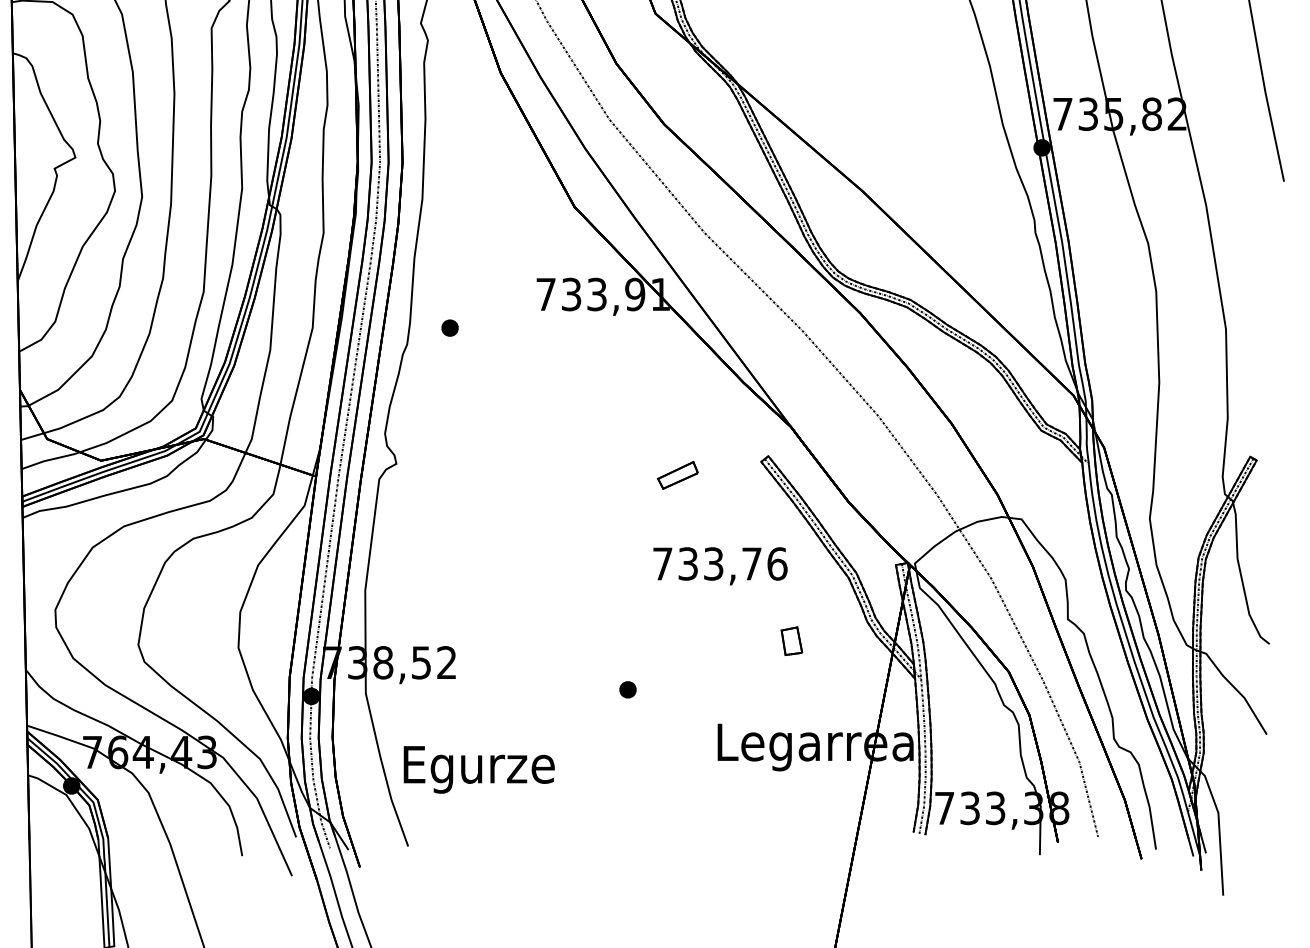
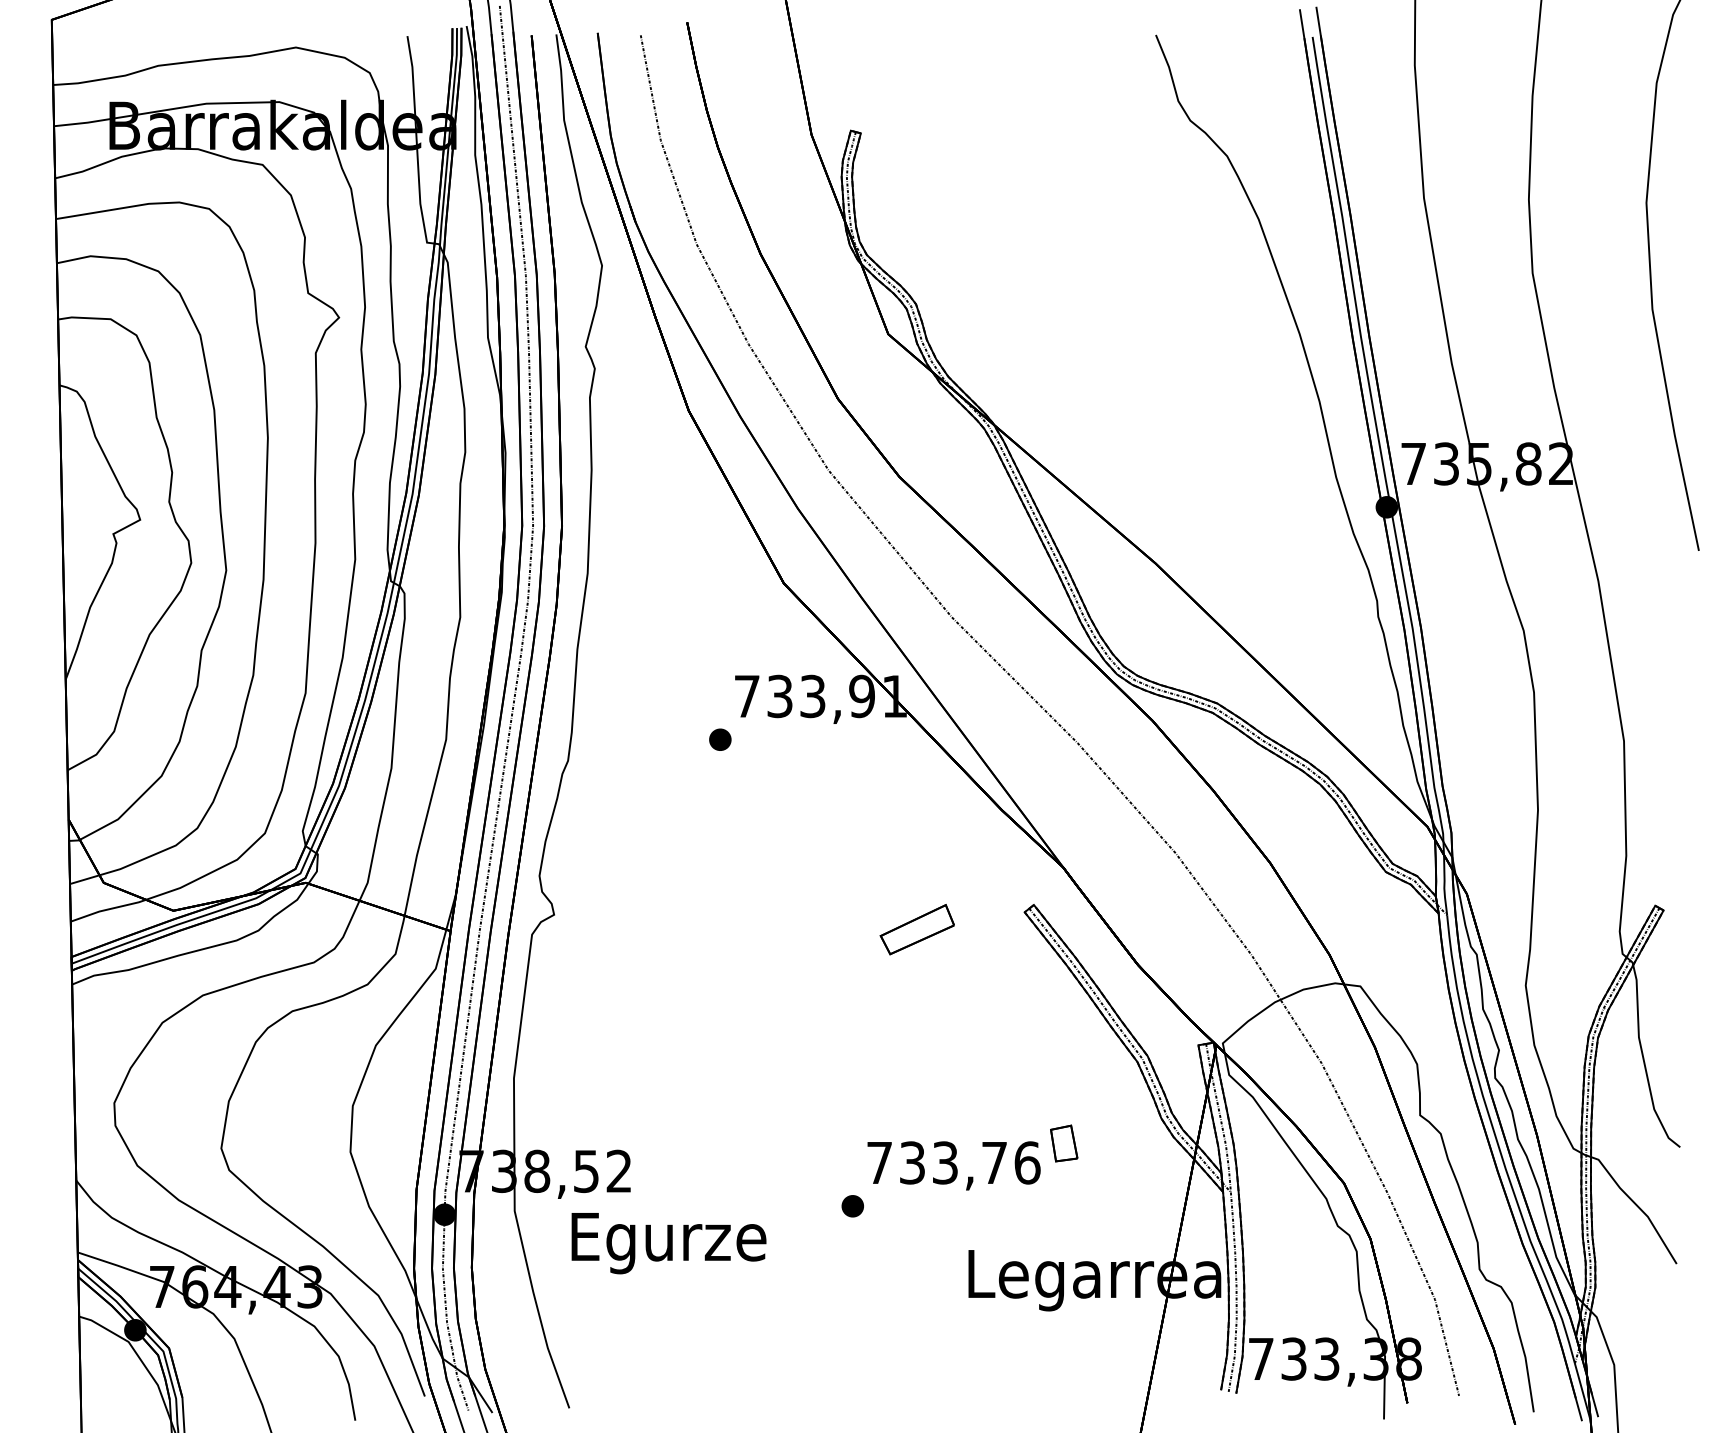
part: (450, 327) -> (720, 739), moved
part: (677, 475) -> (916, 929), size x1.43
text: (720, 565) -> (953, 1165), moved
text: (478, 769) -> (668, 1243), moved

